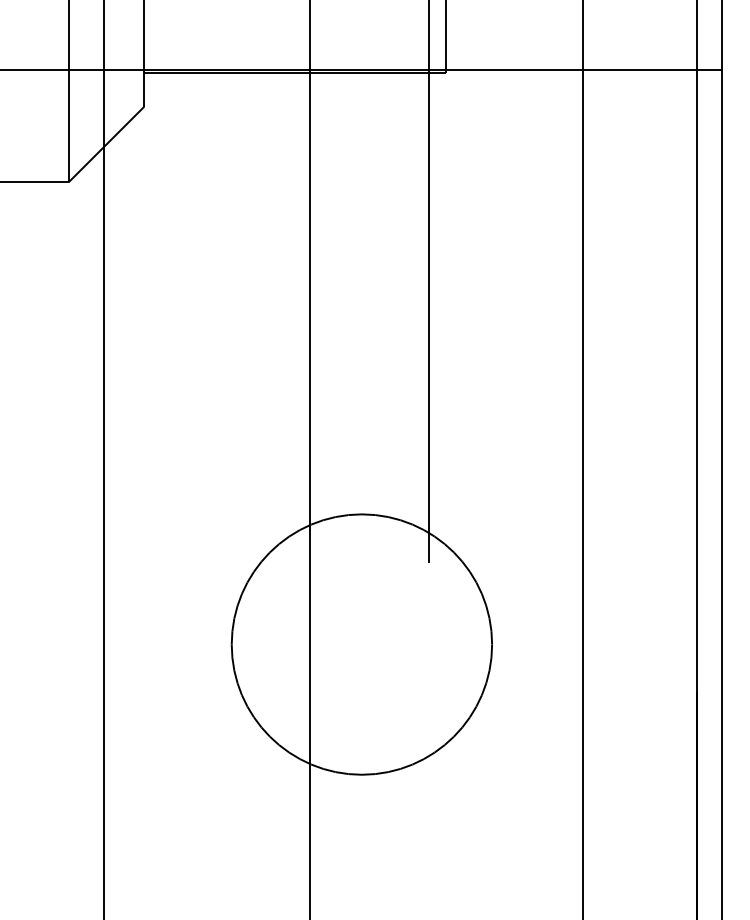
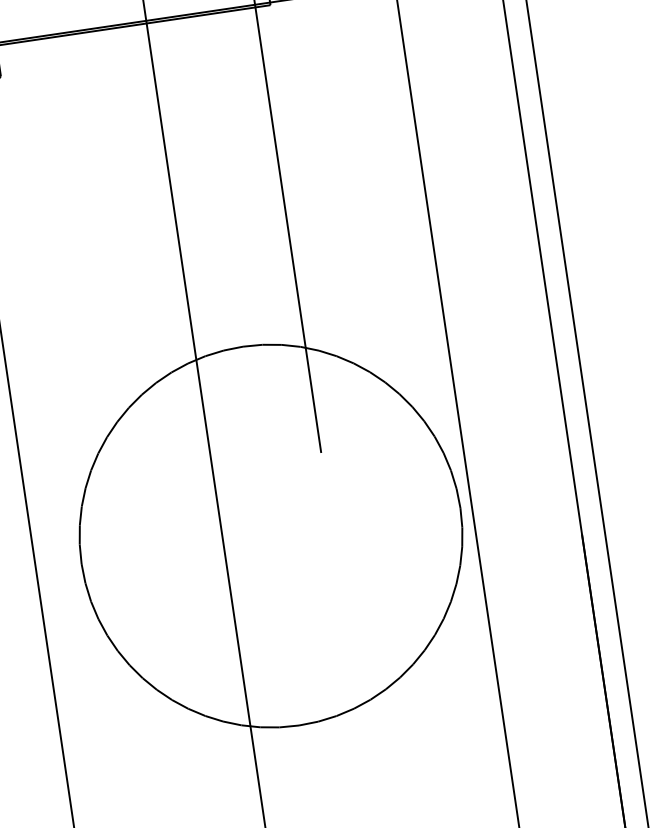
circle: (361, 644) -> (270, 536), size x1.6

